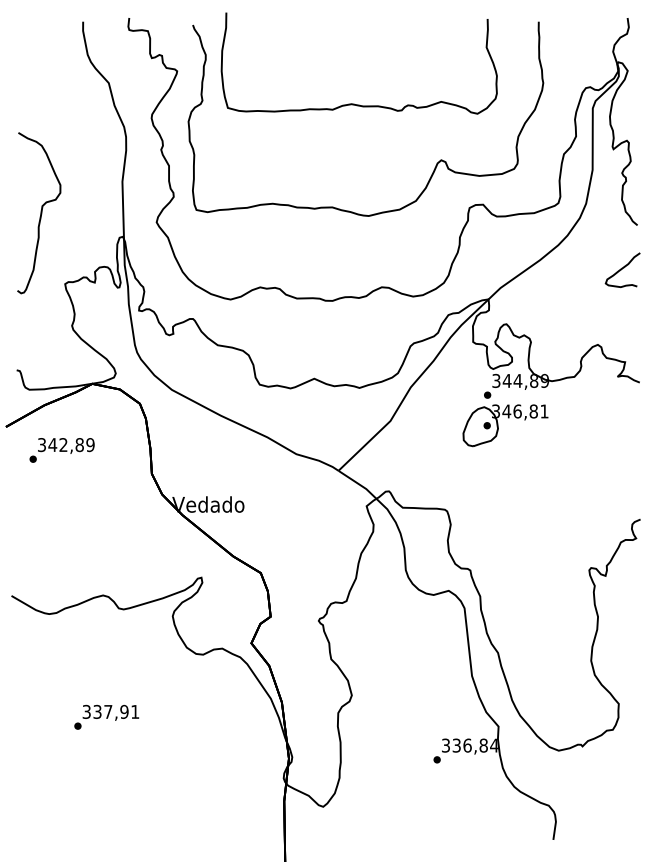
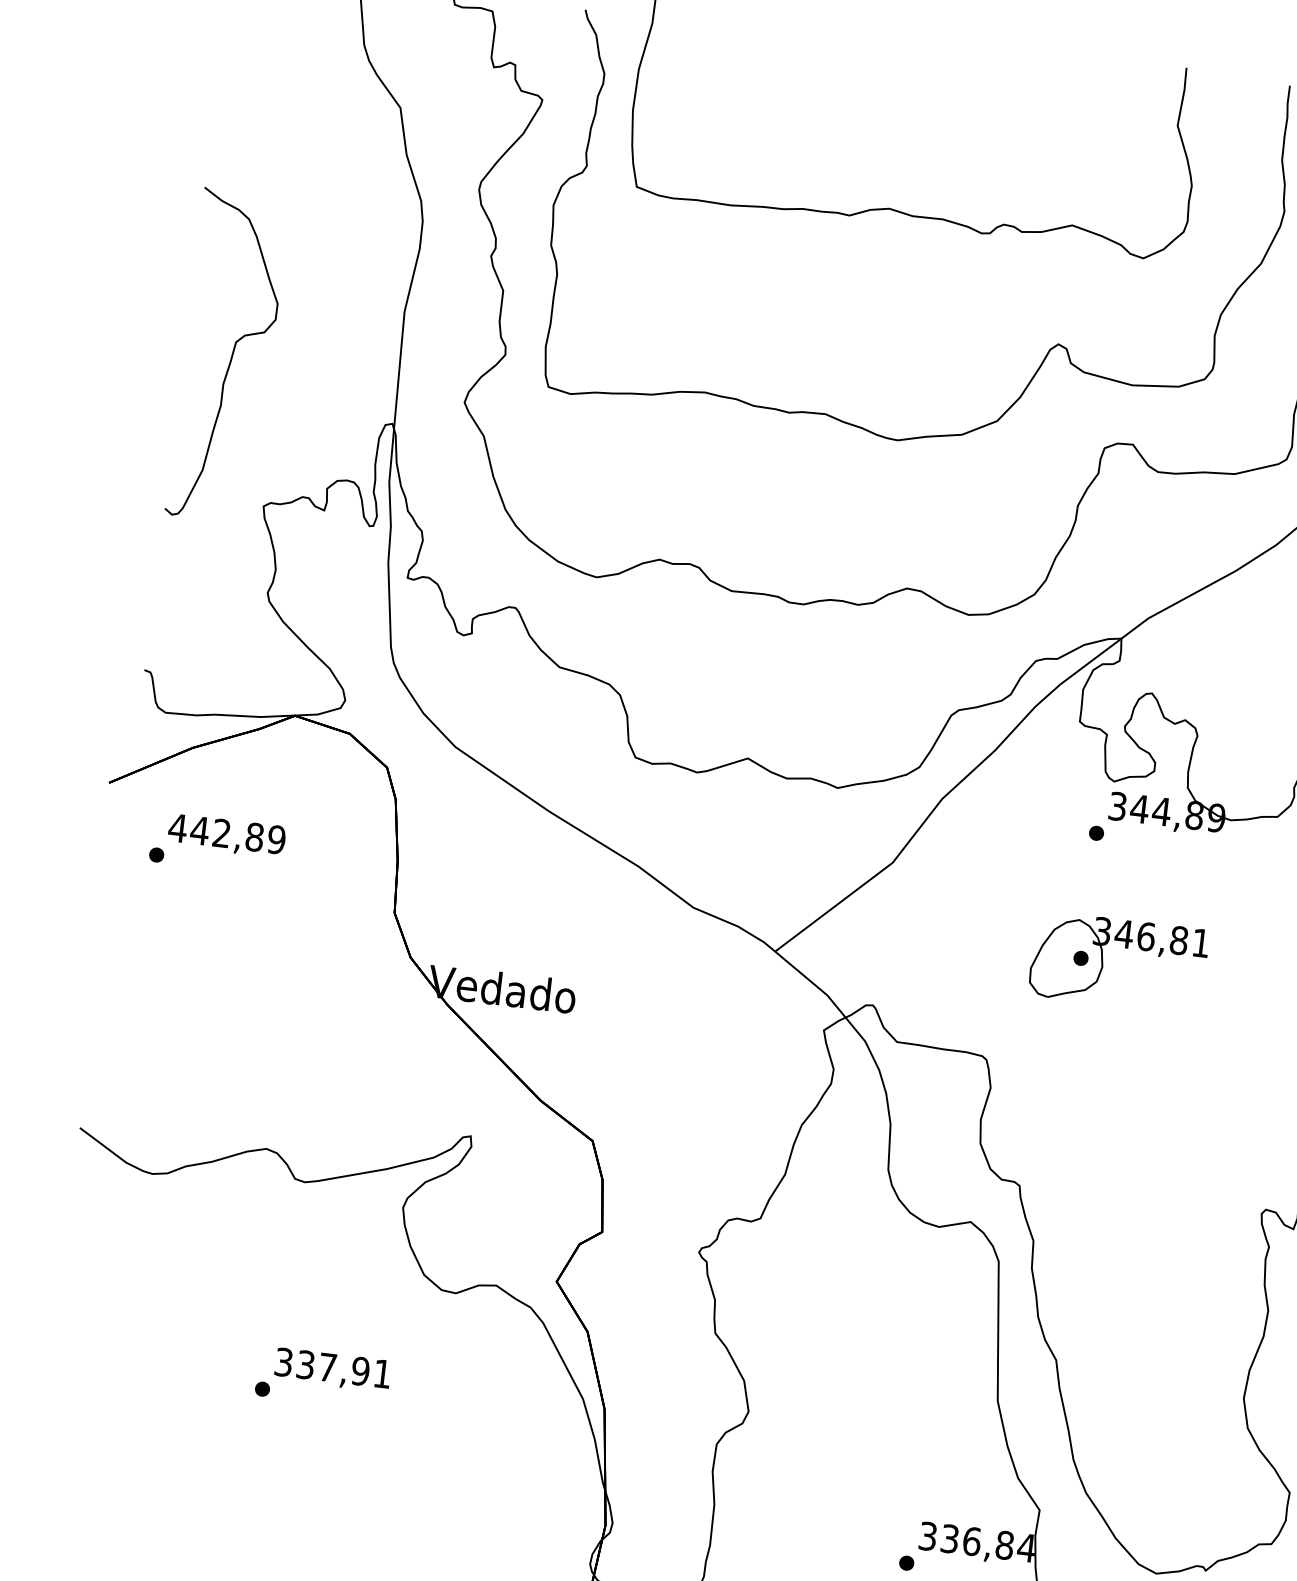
part: (498, 425) -> (1104, 960), moved
text: (41, 445) -> (176, 829), 342,89 -> 442,89
text: (106, 716) -> (322, 1376), moved

